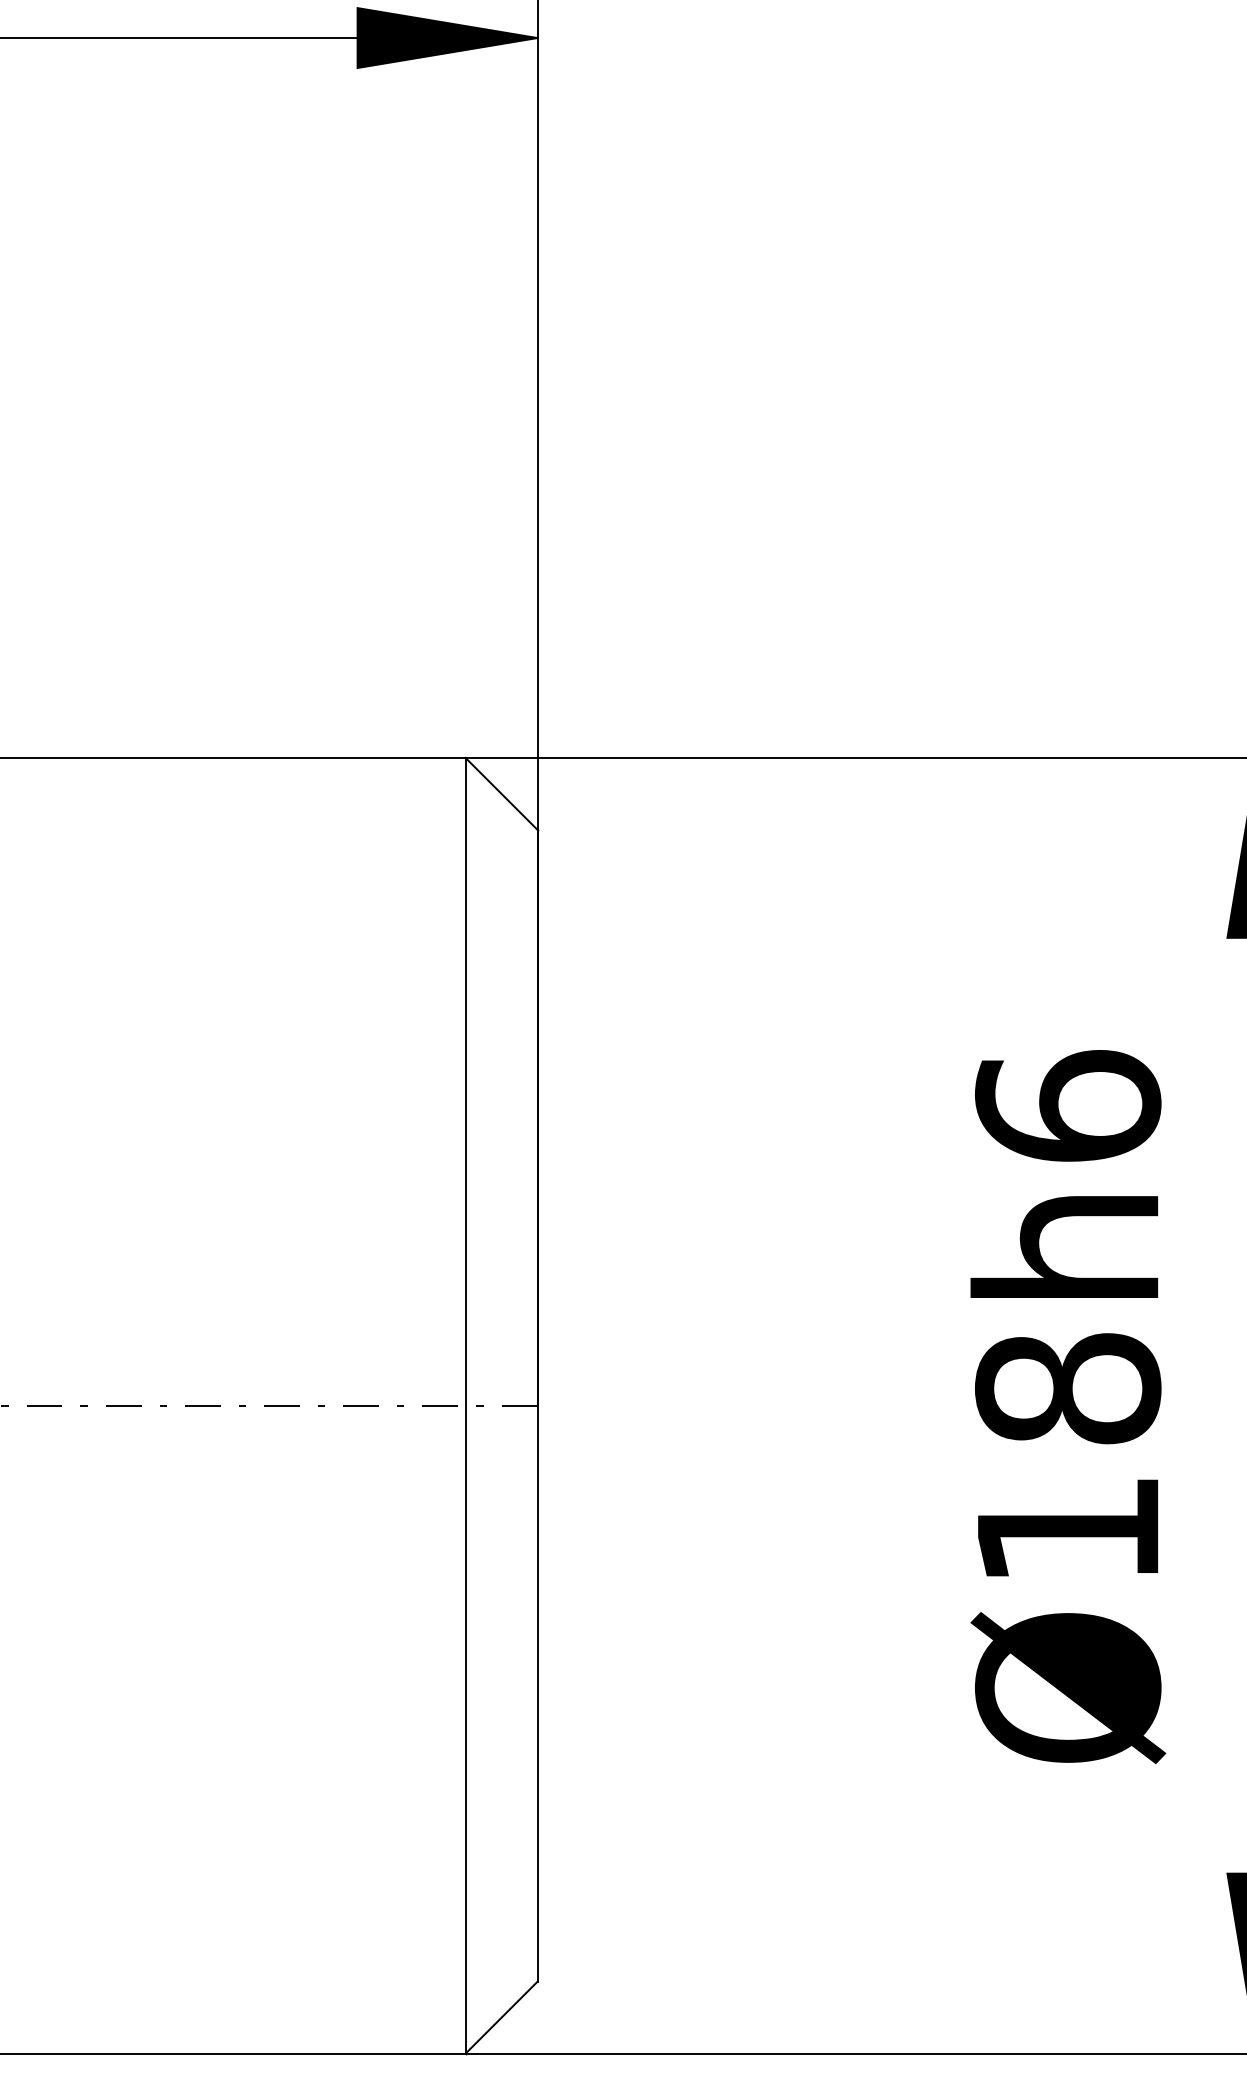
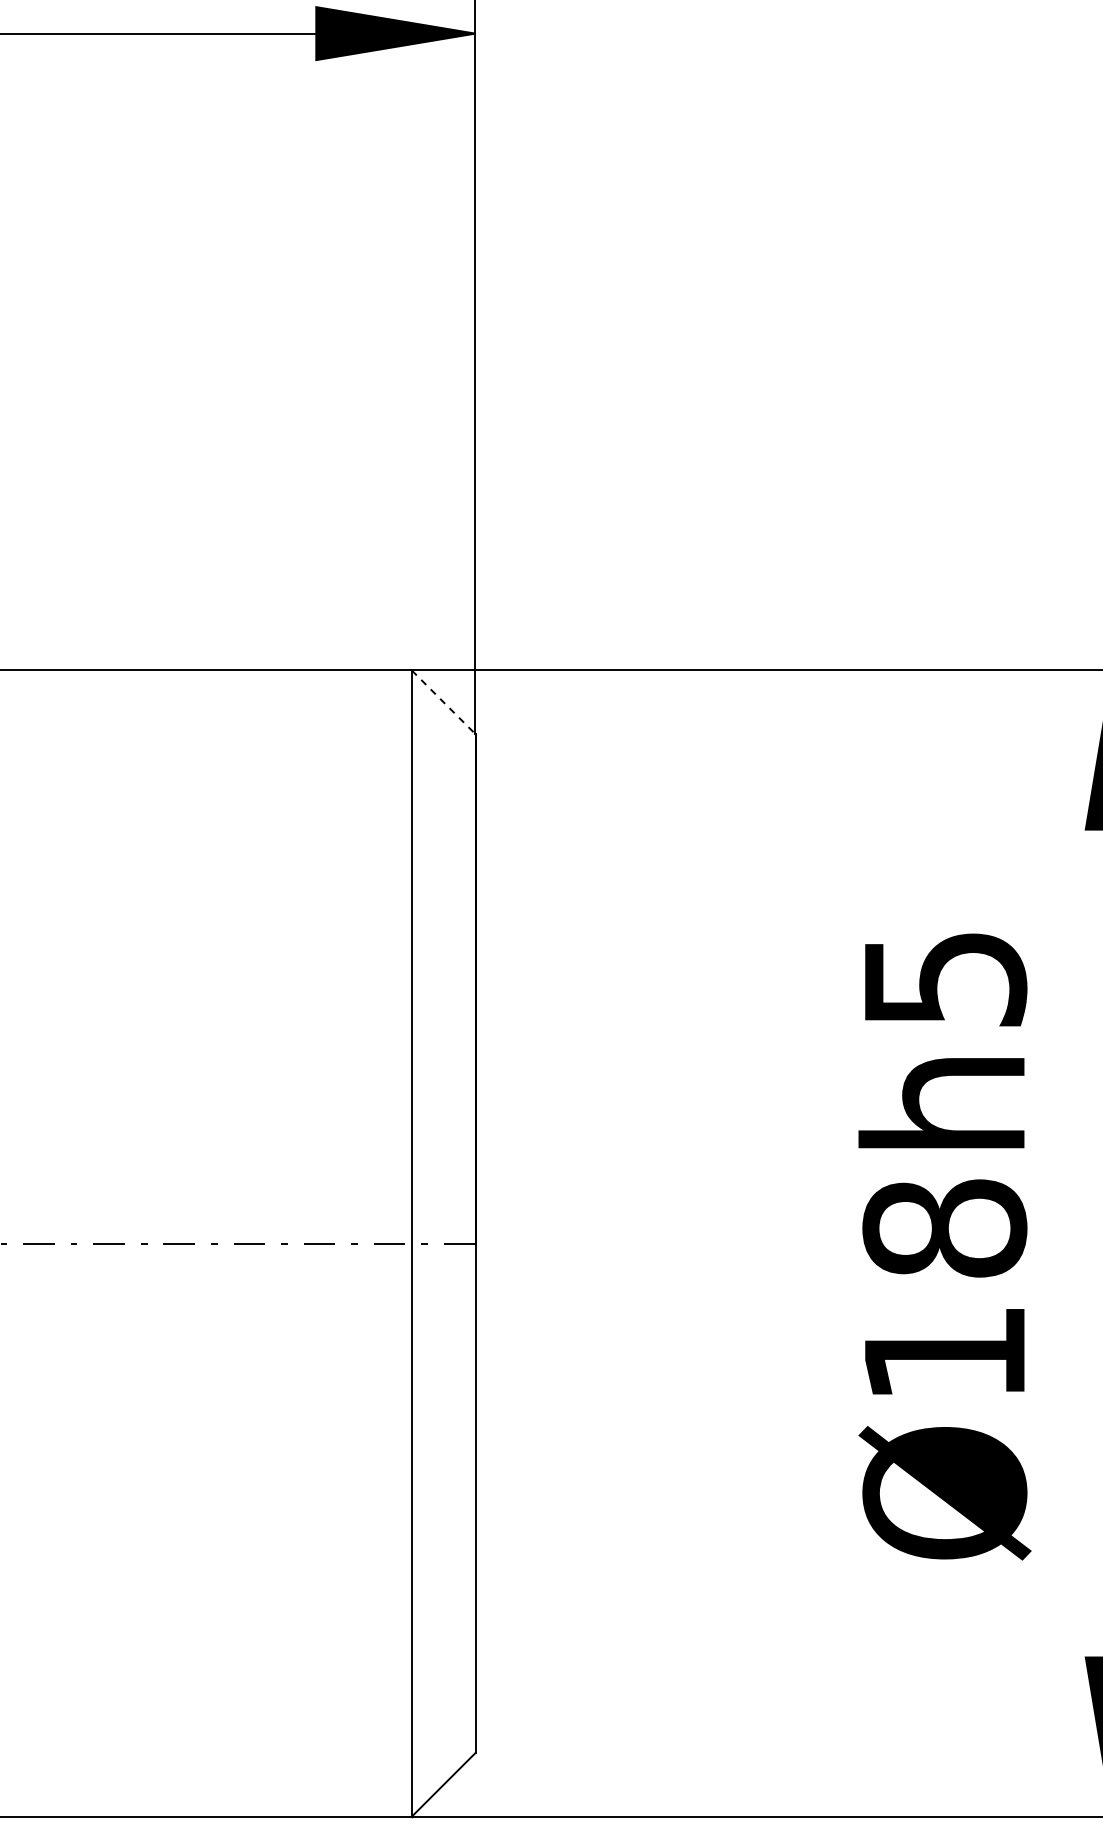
line: (502, 794) -> (444, 702), solid -> dashed
text: (1067, 1104) -> (944, 977), Ø18h6 -> Ø18h5

